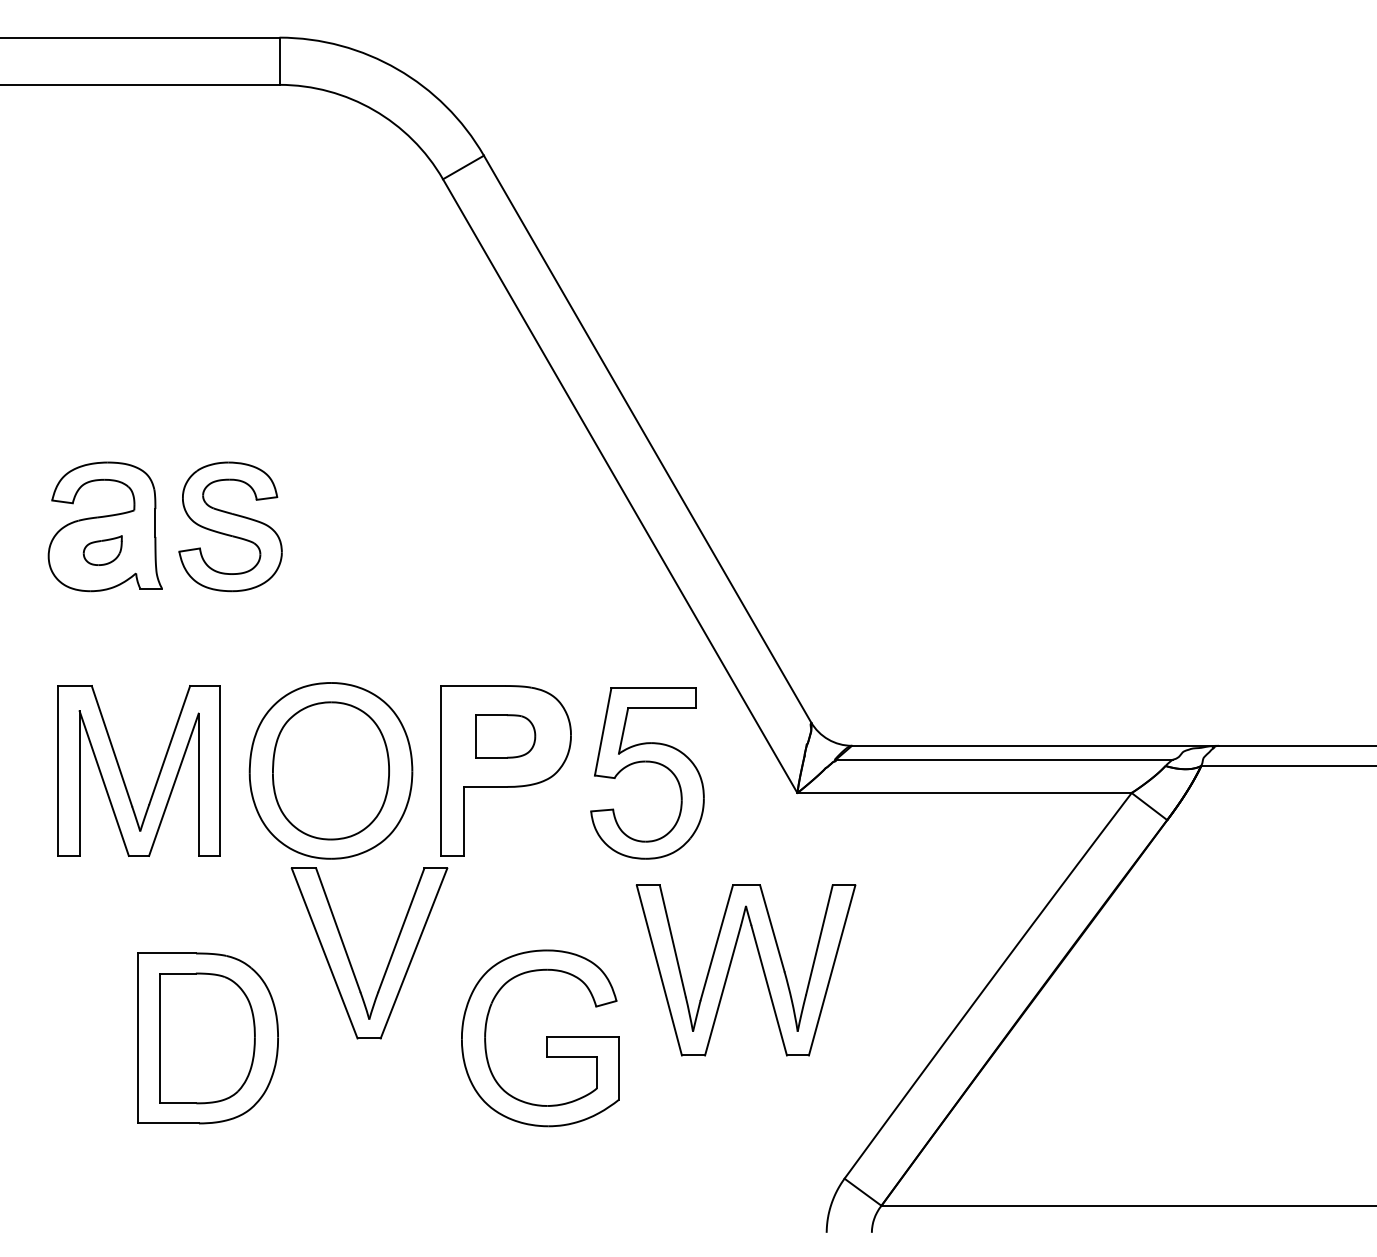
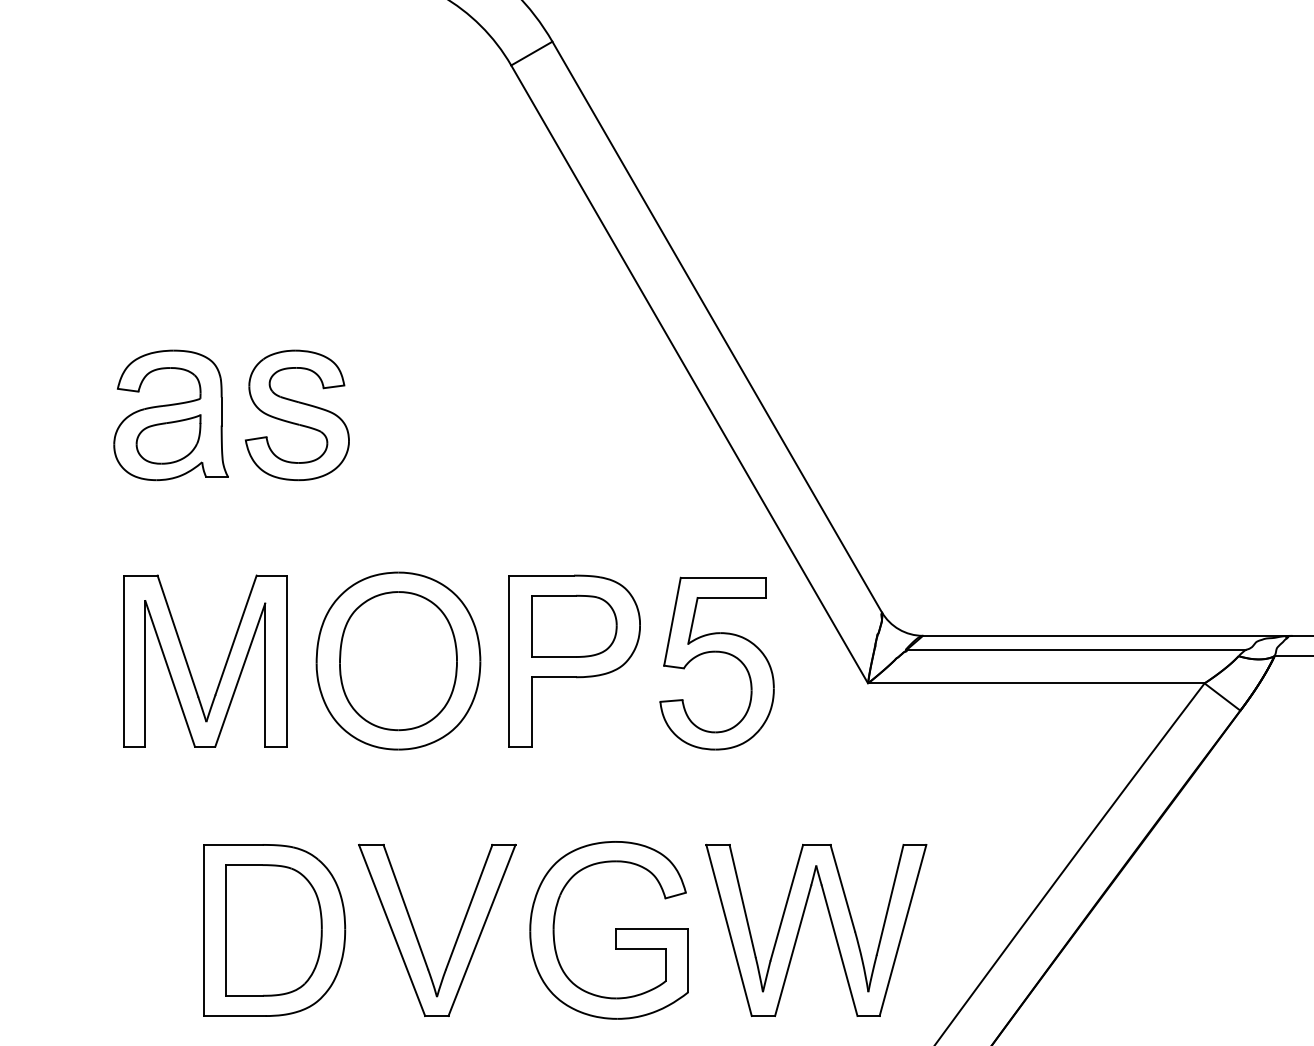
part: (102, 550) -> (168, 439), size x1.67
part: (505, 736) -> (574, 626), size x1.43
part: (350, 960) -> (418, 937), moved
part: (730, 968) -> (800, 928), moved

